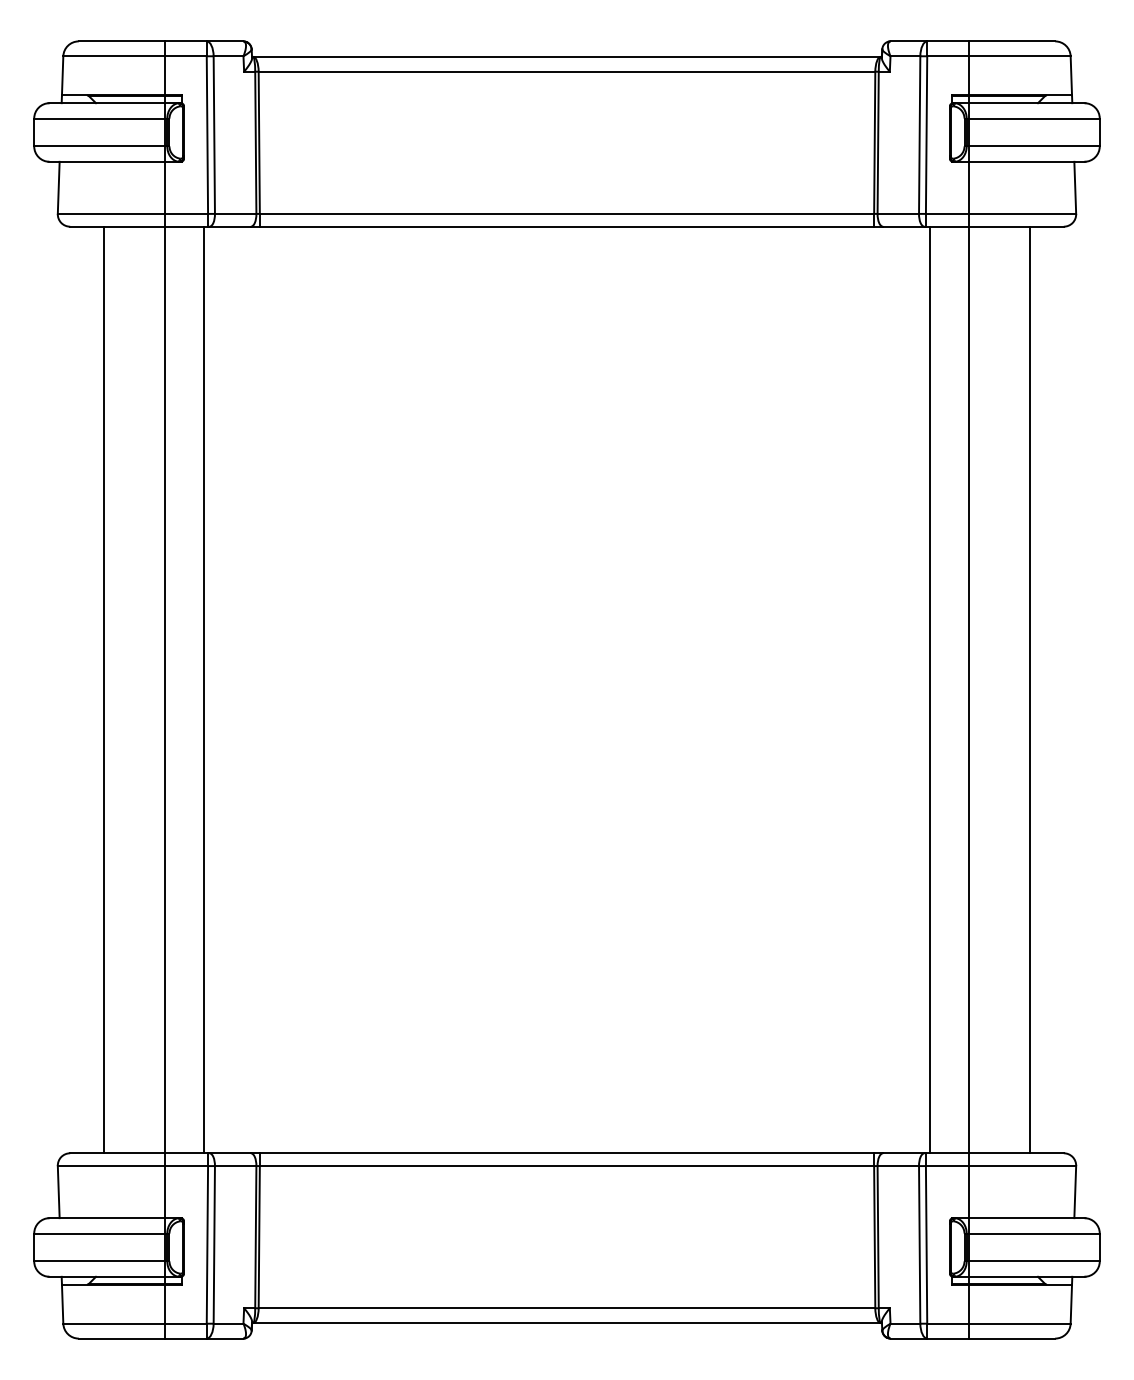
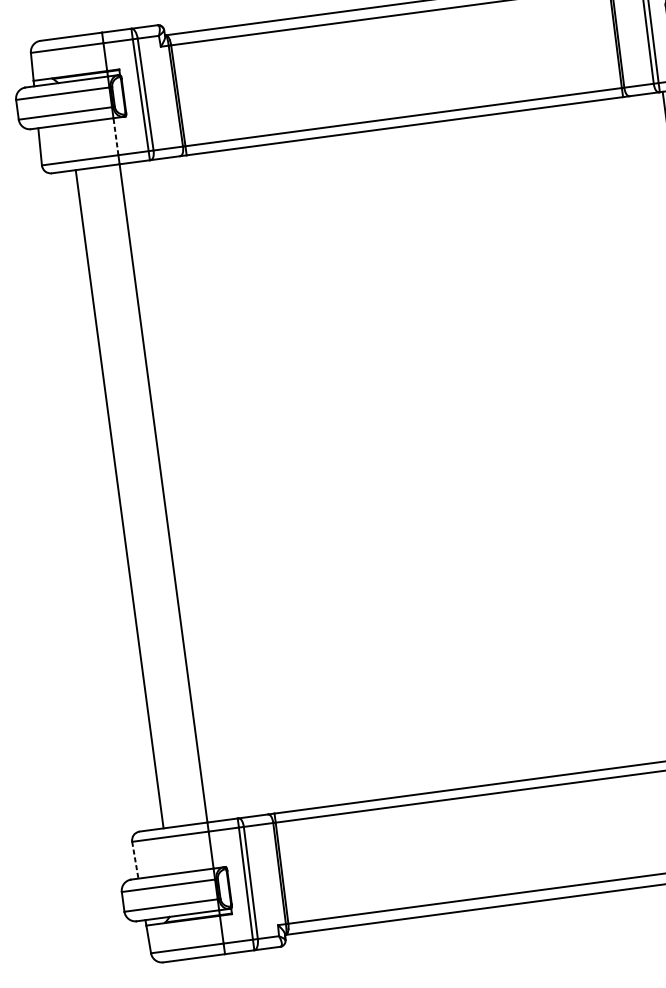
line: (165, 187) -> (115, 136), solid -> dashed
line: (204, 689) -> (191, 489), removed
line: (58, 1192) -> (135, 860), solid -> dashed

